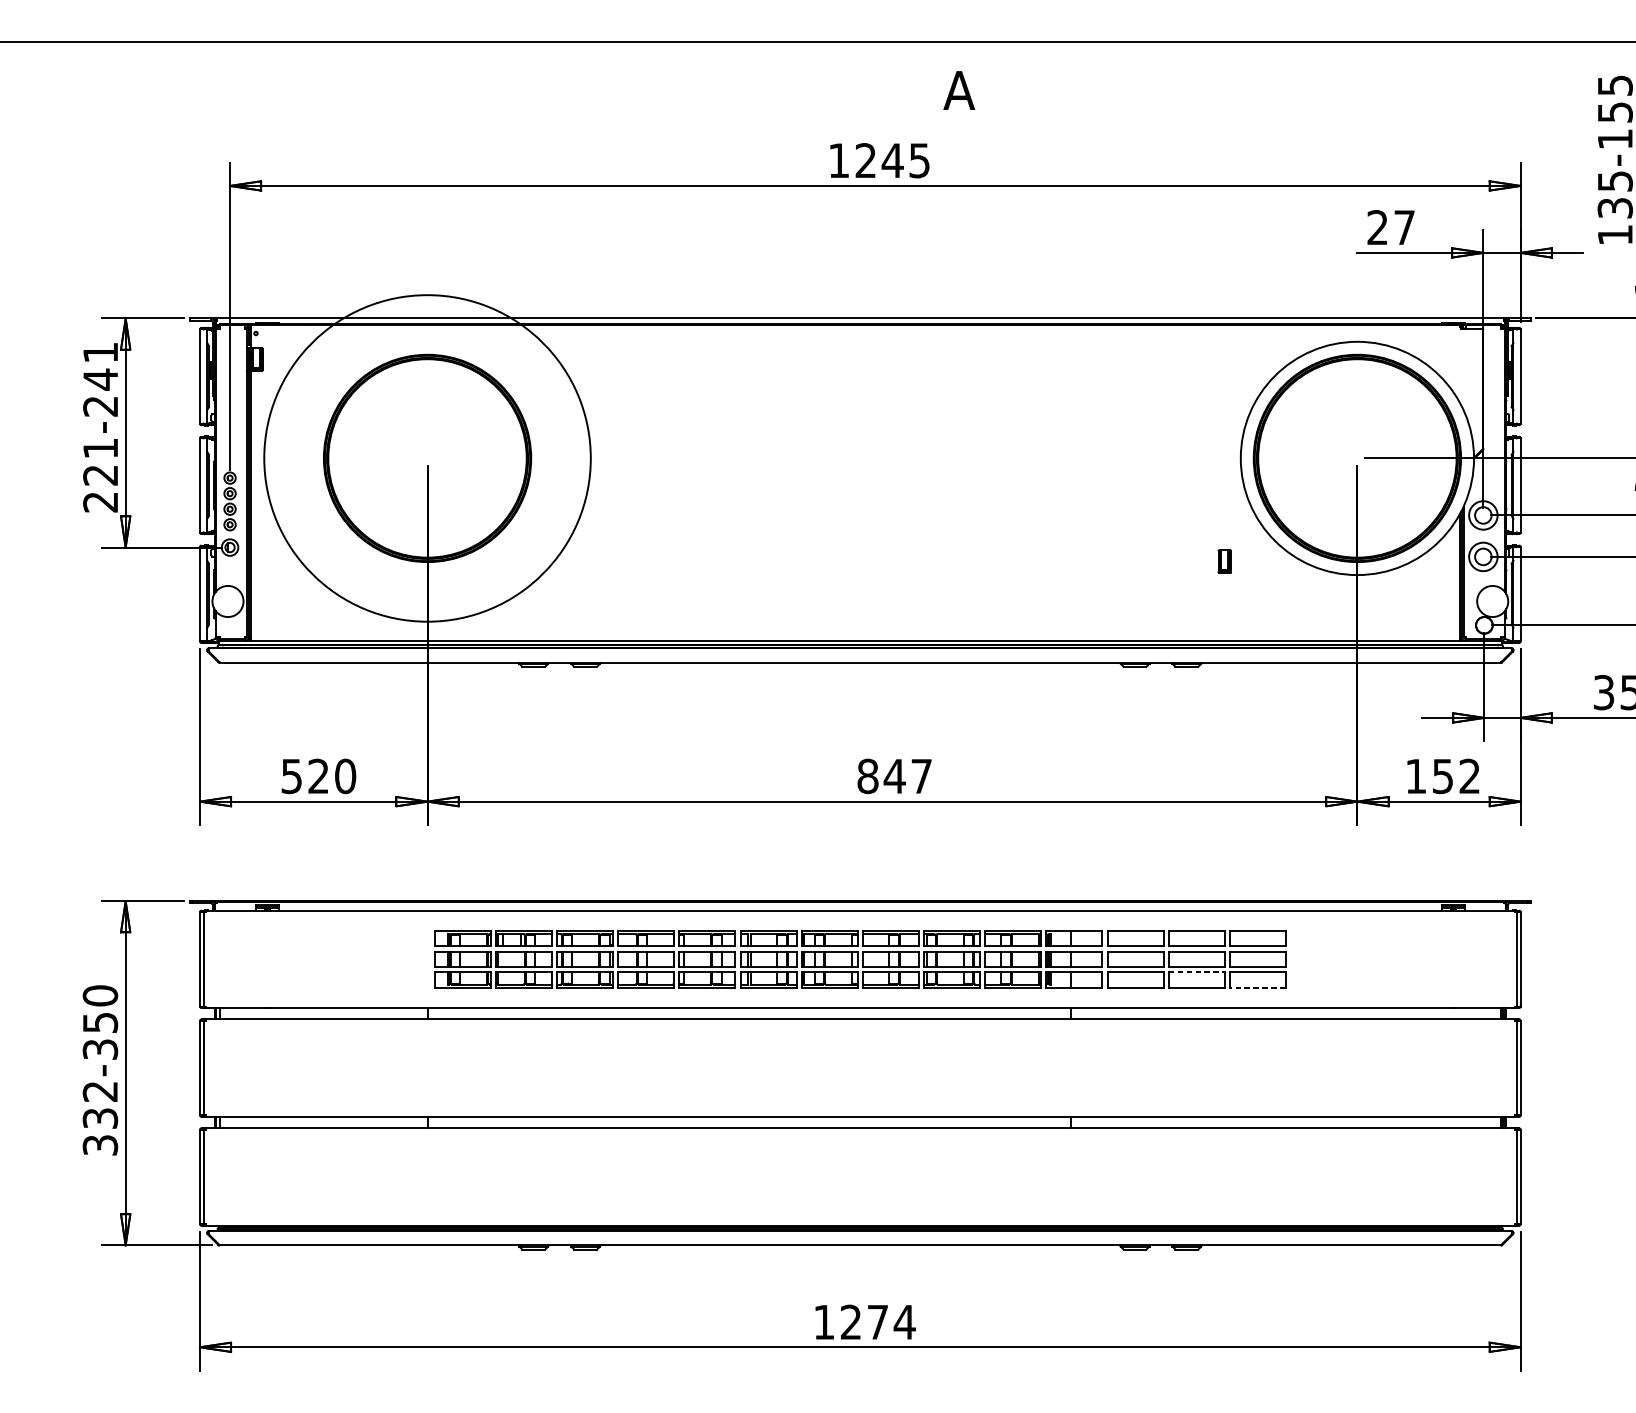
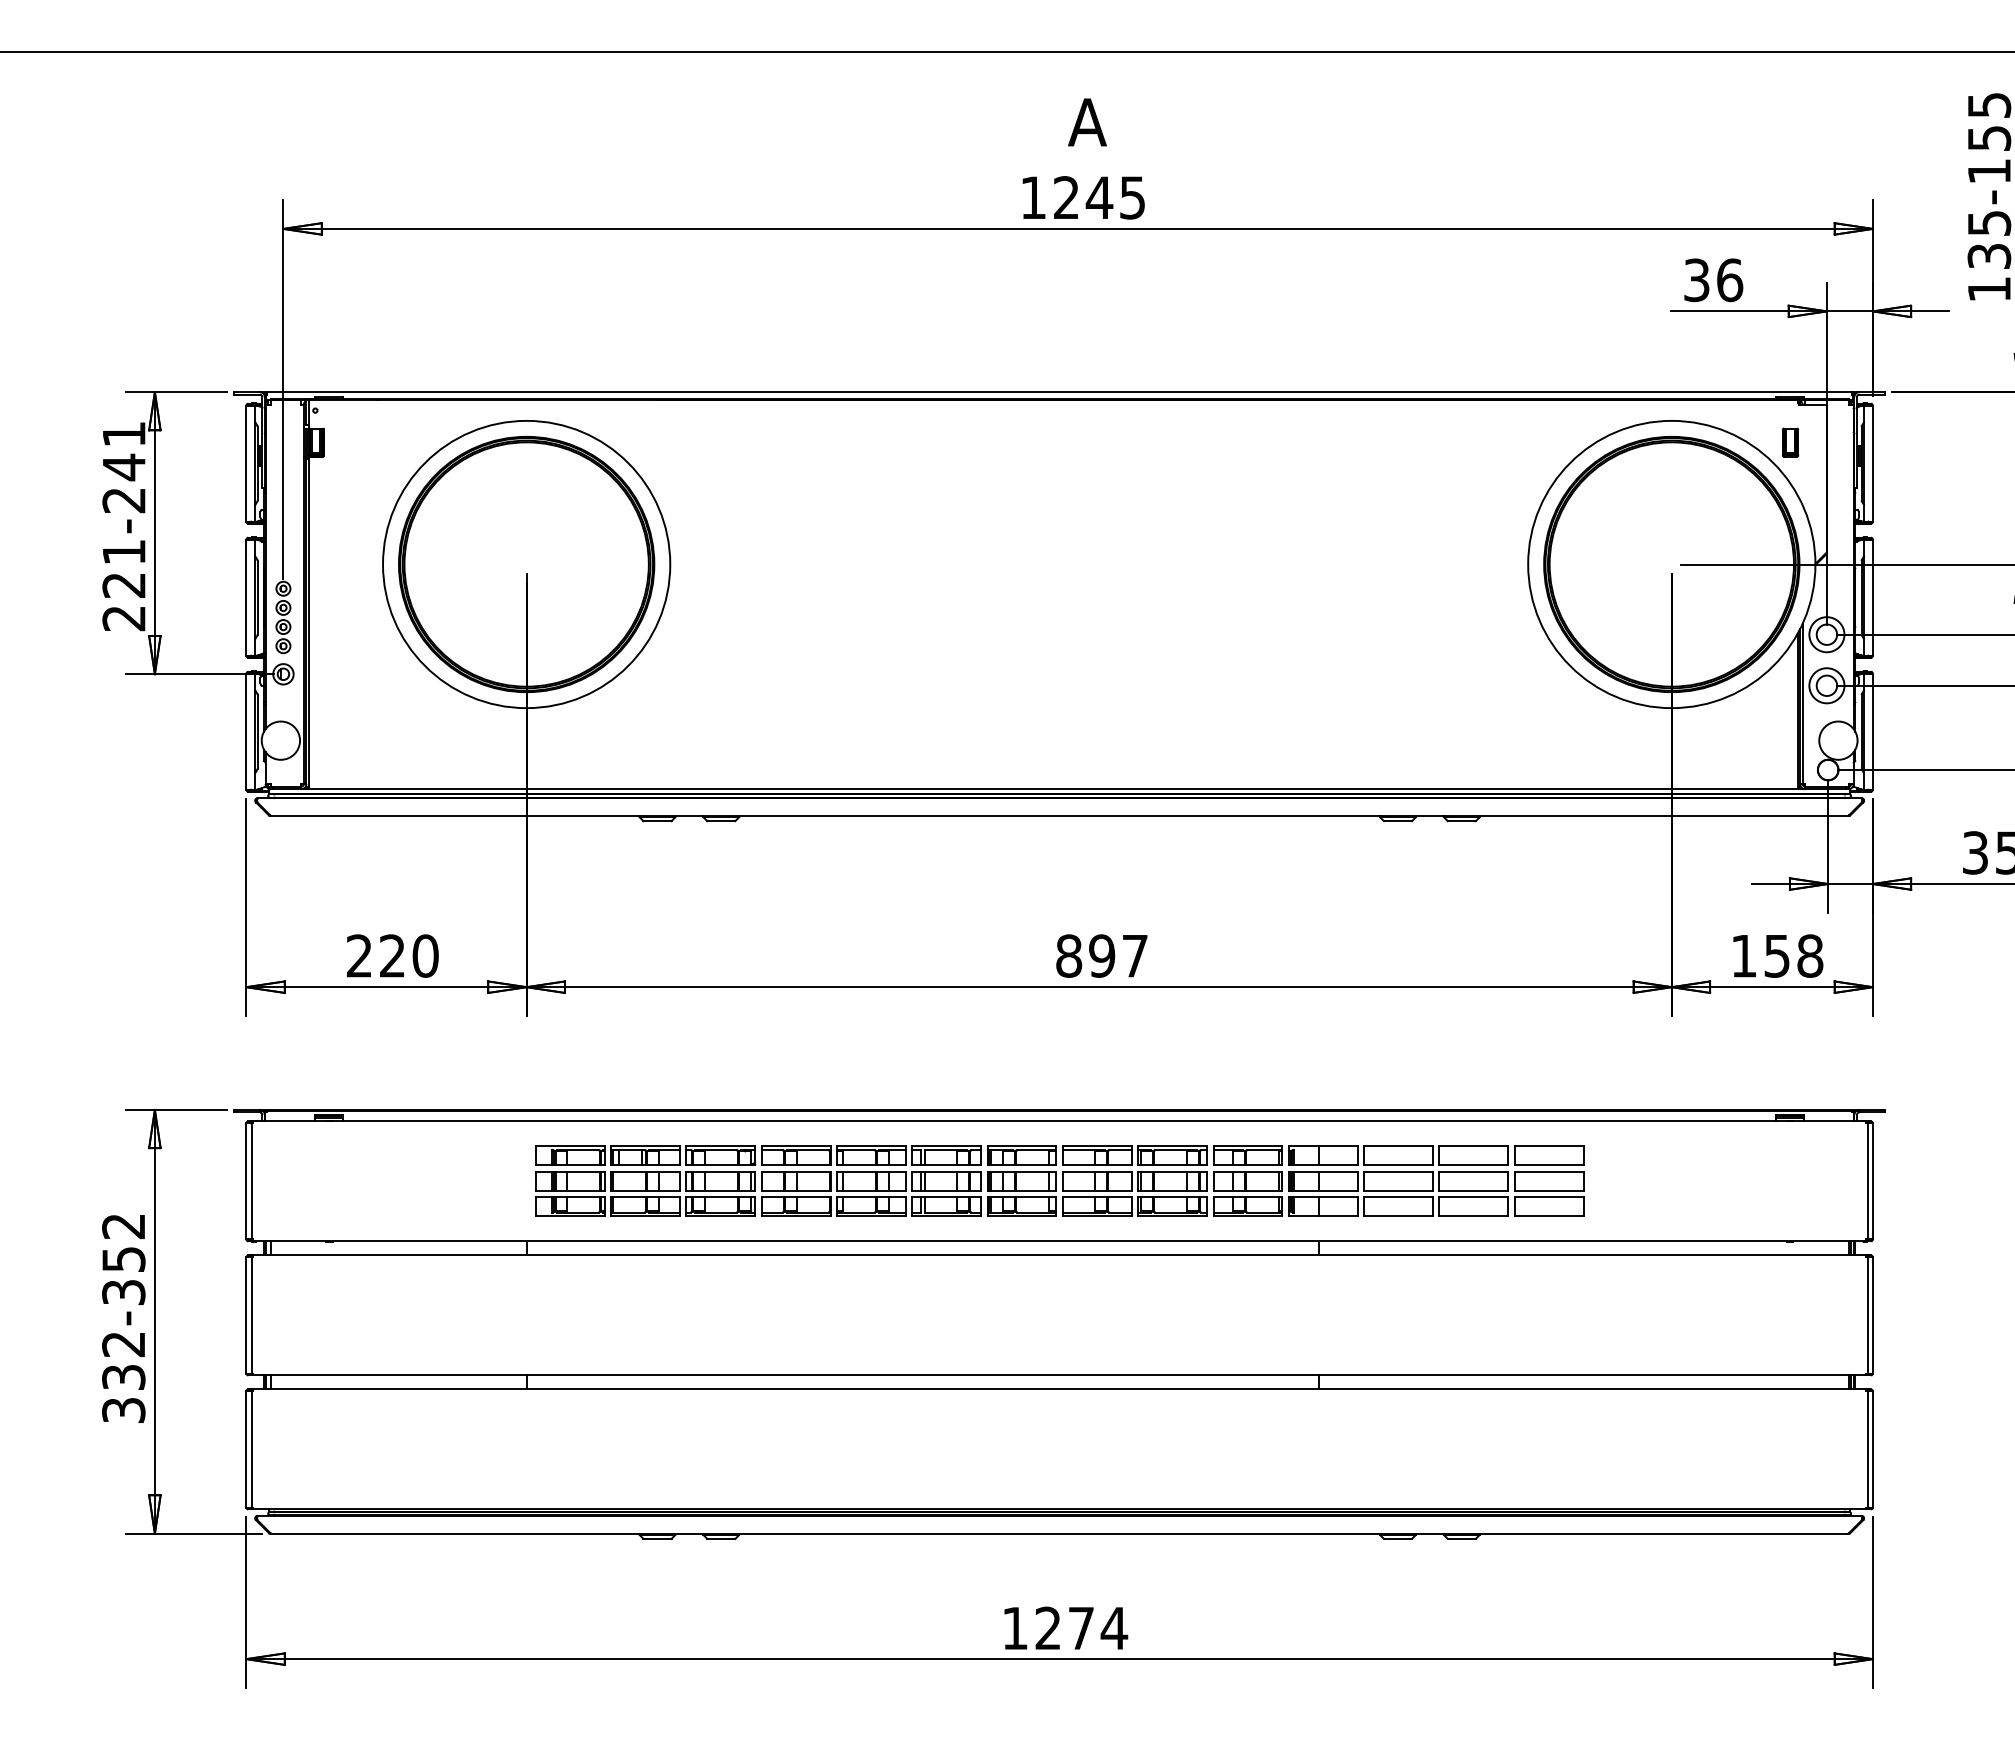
text: (959, 90) -> (1087, 122), moved
text: (1391, 227) -> (1713, 280), 27 -> 36
circle: (427, 458) -> (526, 564), size x0.71
part: (1224, 561) -> (1790, 442), moved
text: (291, 775) -> (359, 955), 520 -> 220
text: (894, 775) -> (1101, 955), 847 -> 897
text: (1470, 775) -> (1810, 955), 152 -> 158
line: (1197, 972) -> (1474, 1197), dashed -> solid
line: (1257, 987) -> (1548, 1216), dashed -> solid
text: (100, 995) -> (123, 1226), 332-350 -> 332-352

